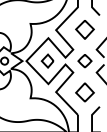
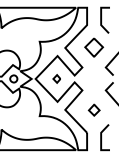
part: (47, 60) -> (56, 78), size x0.6
part: (84, 60) -> (93, 78), removed
part: (85, 91) -> (94, 109), size x0.6

